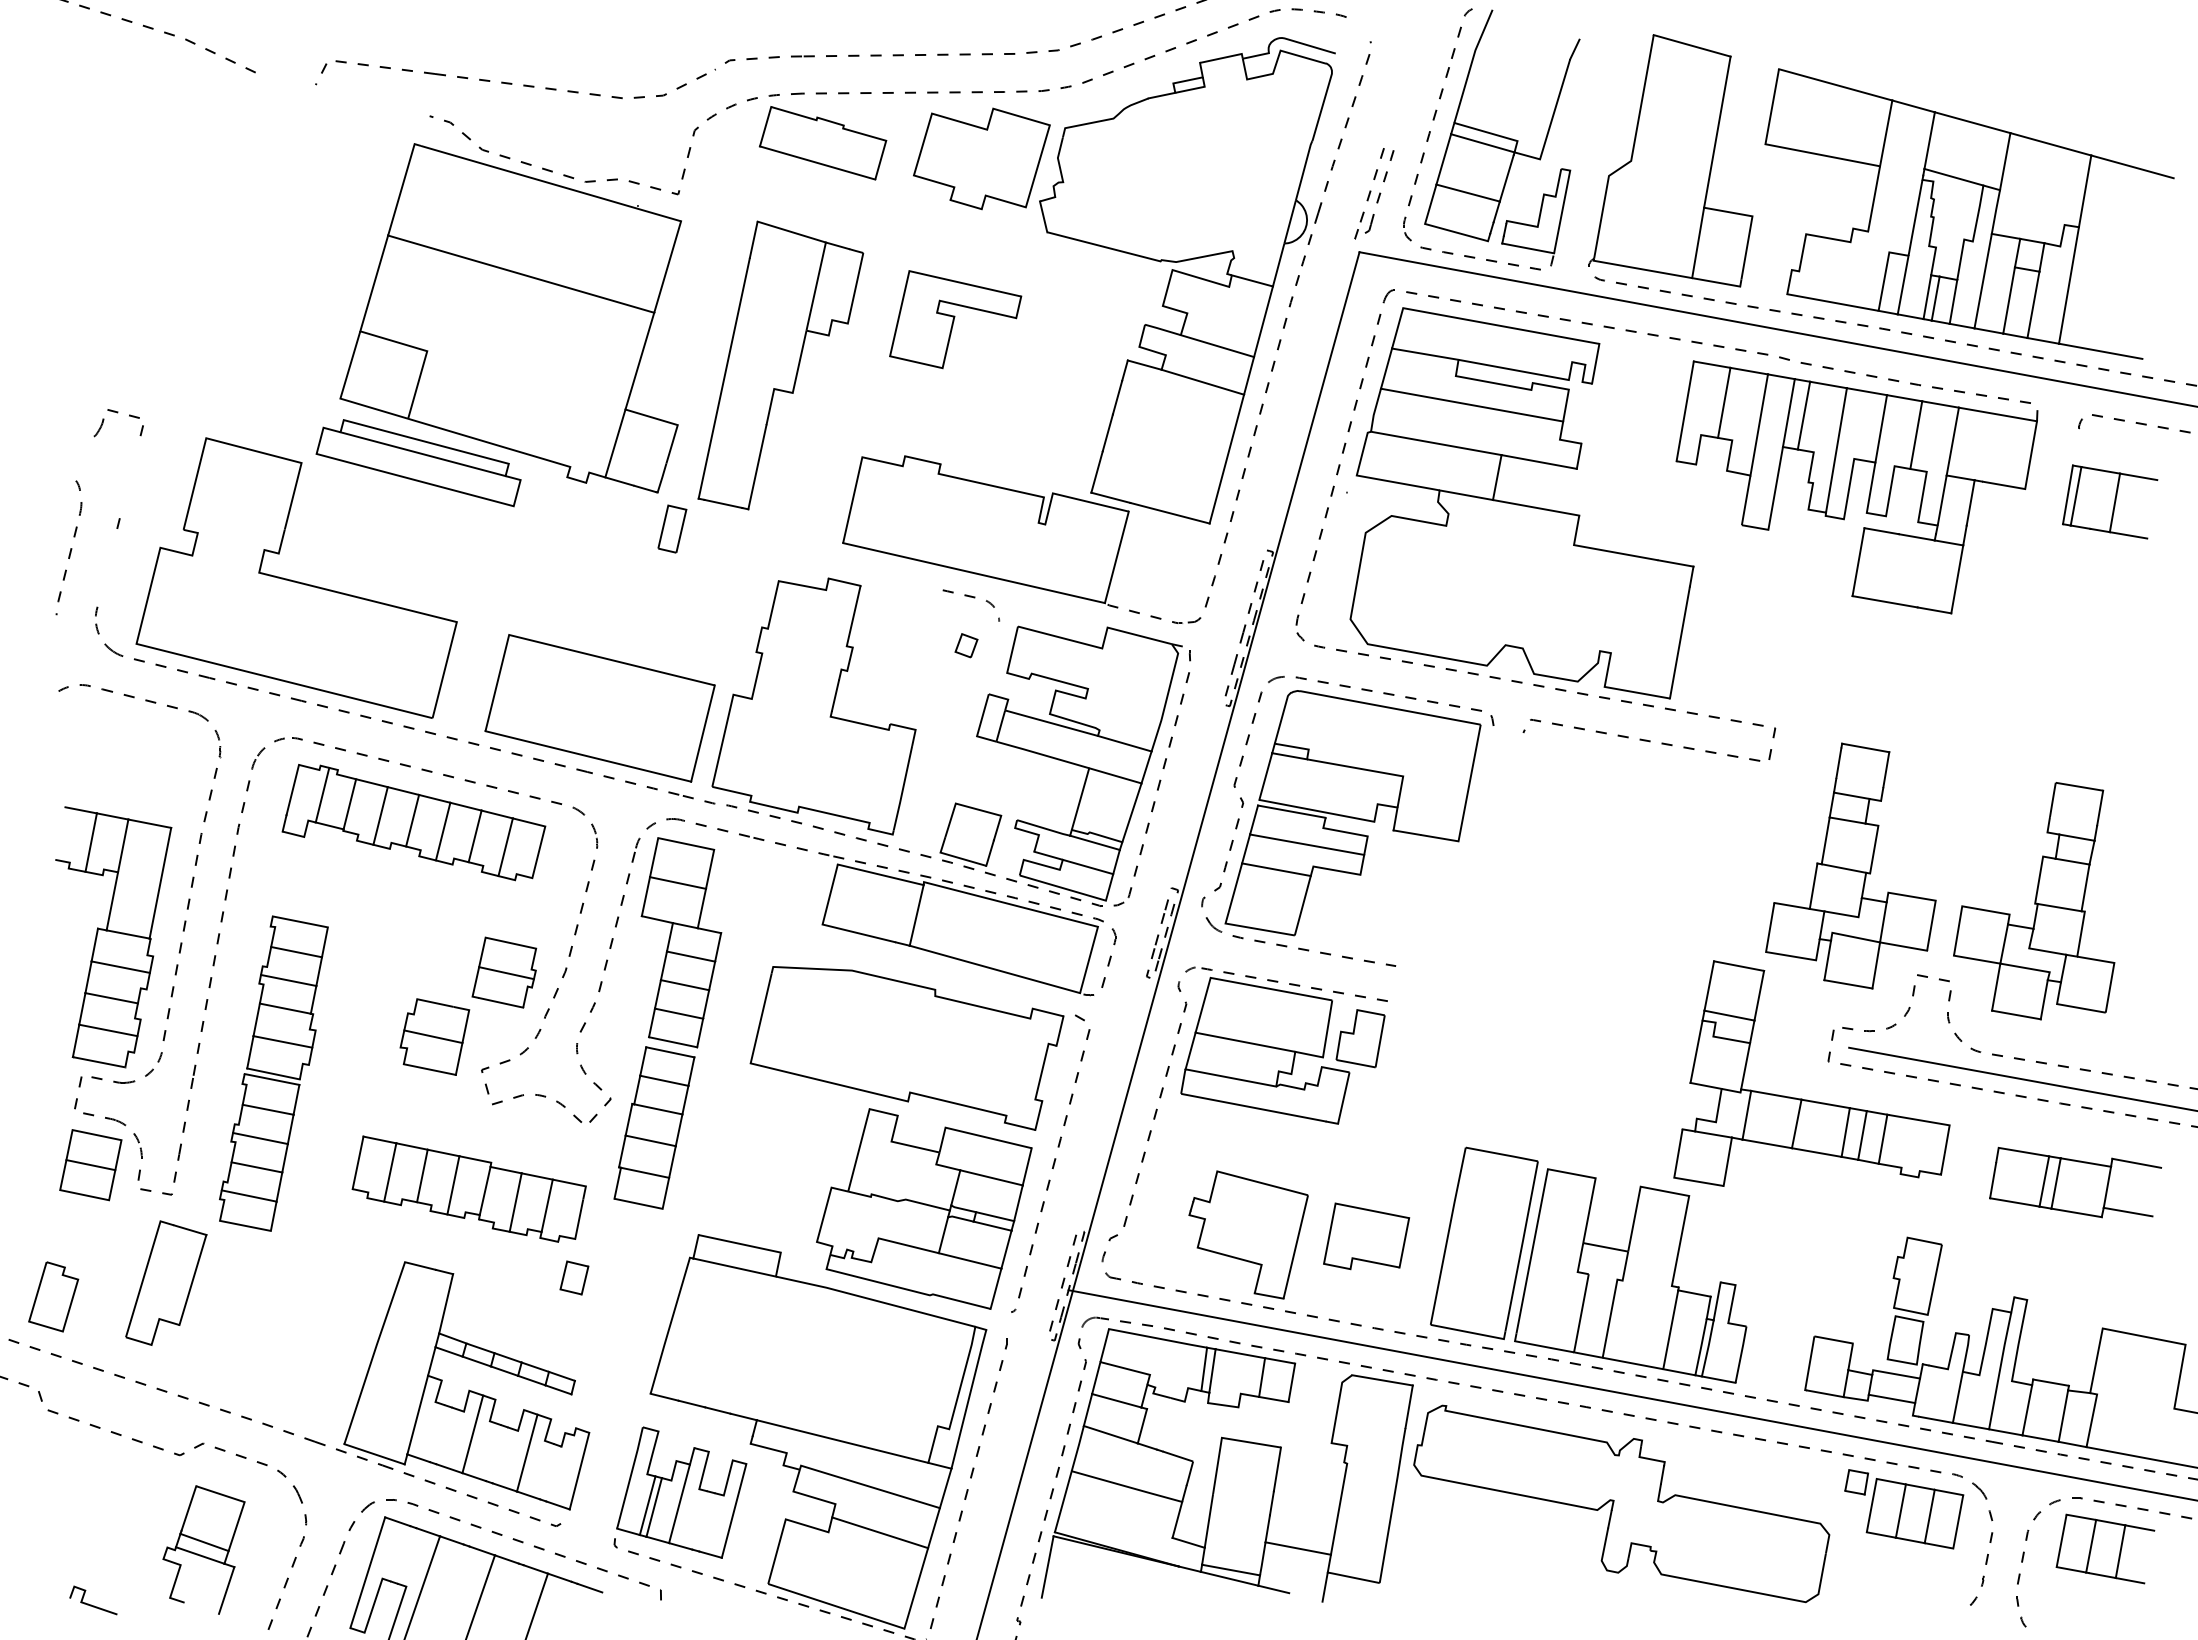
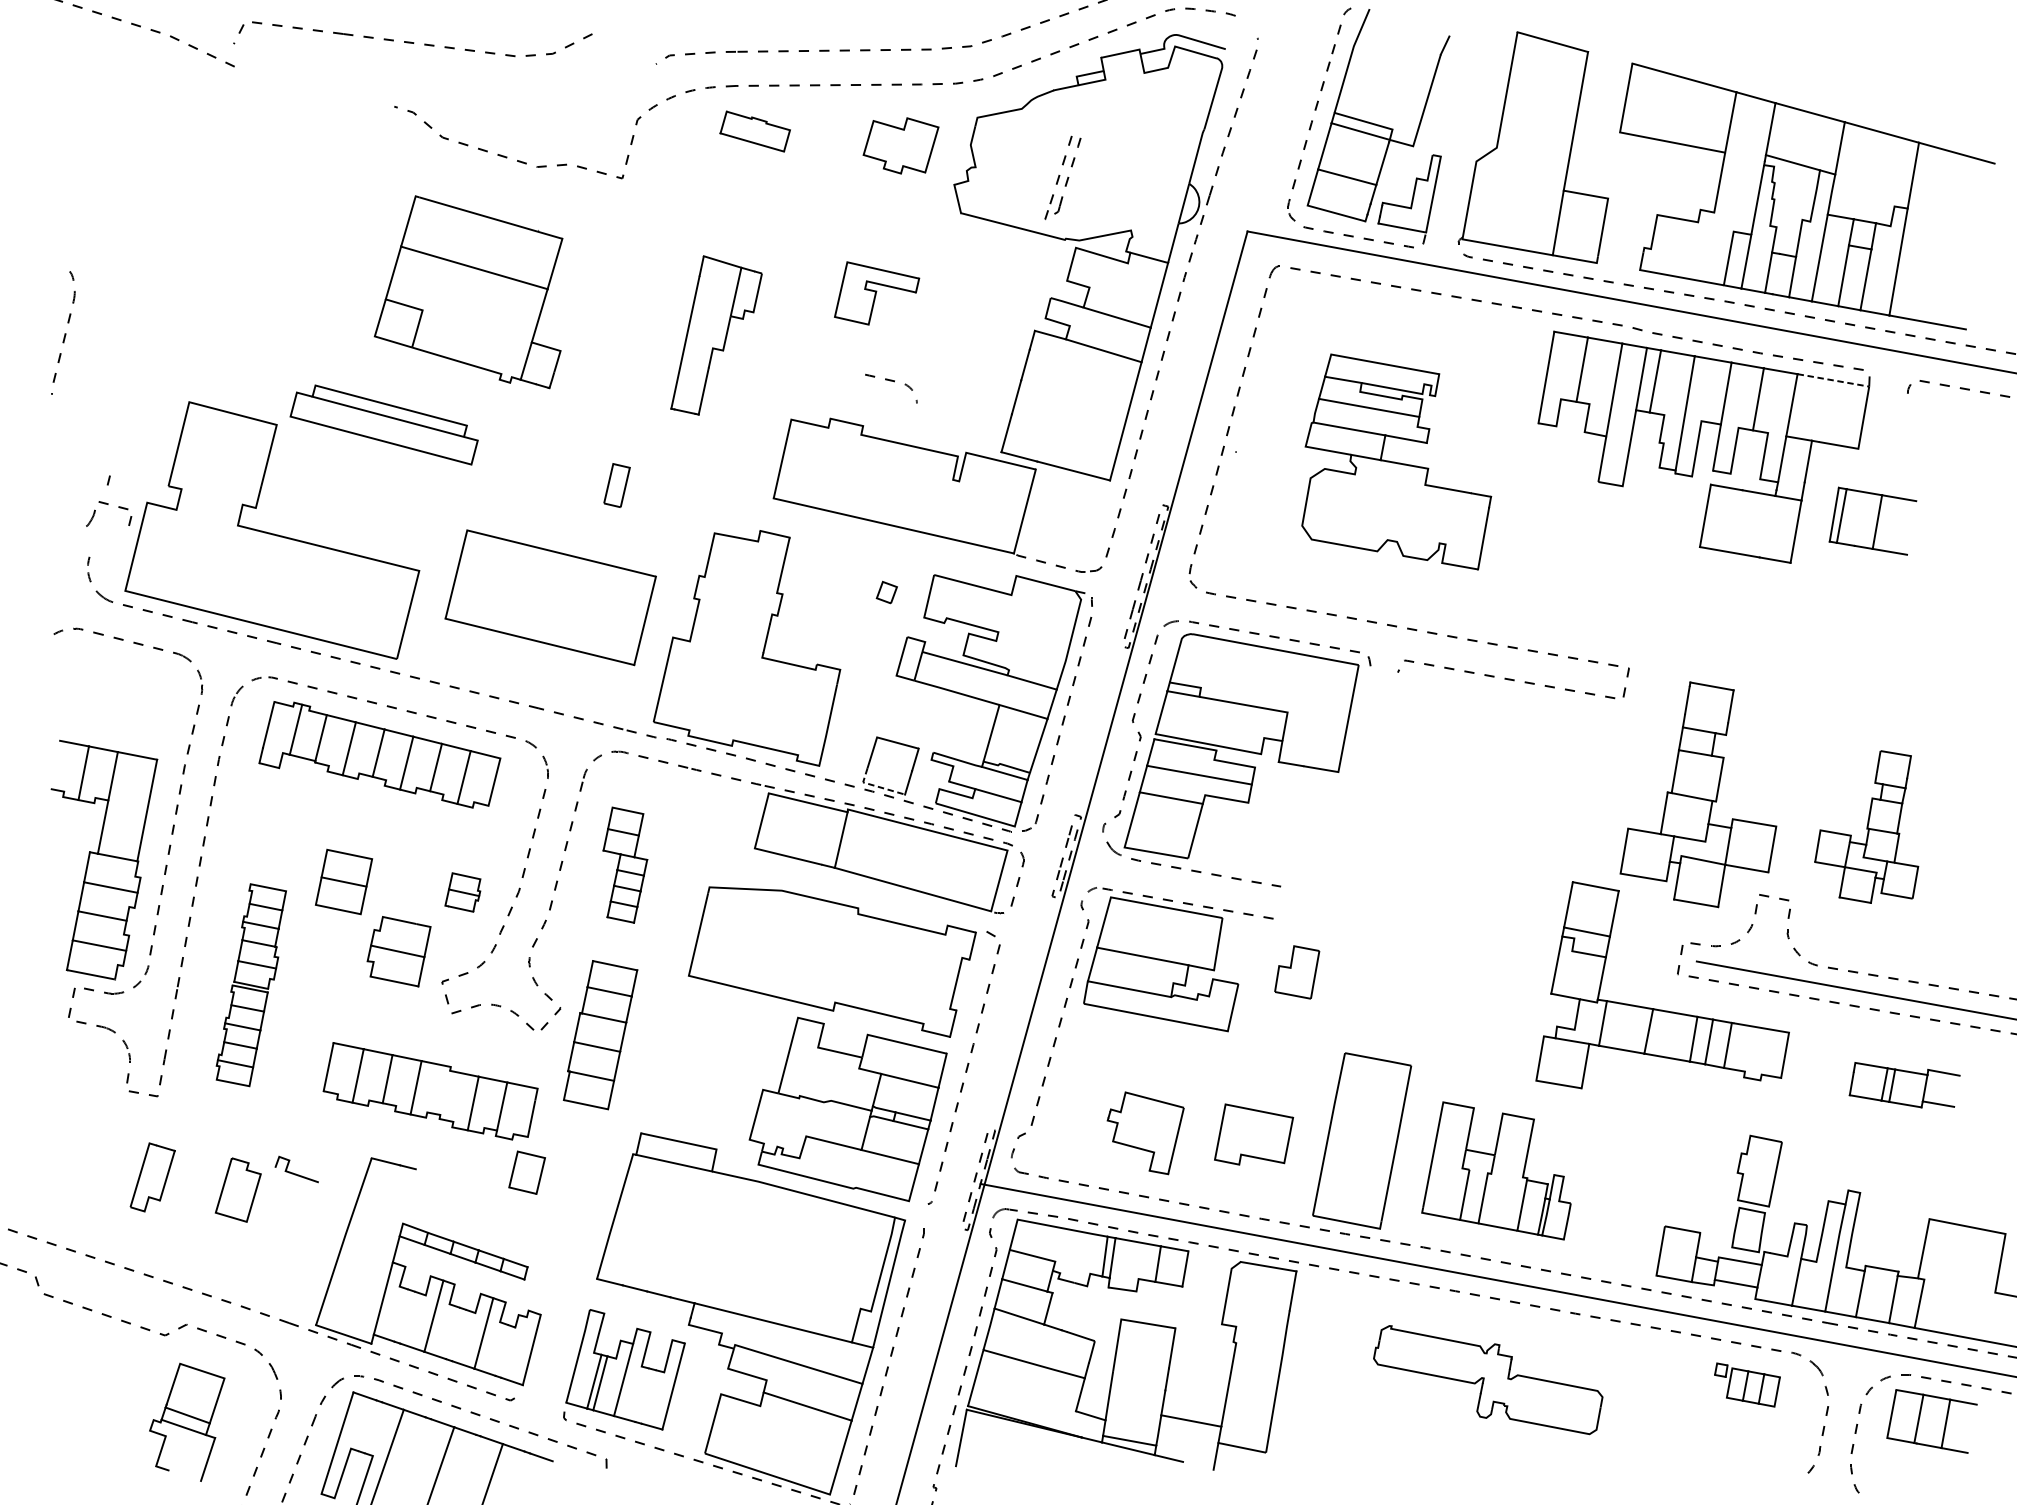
part: (510, 79) -> (412, 39), moved
part: (822, 143) -> (754, 131), size x0.6
part: (981, 158) -> (900, 145), size x0.6
part: (1374, 193) -> (1063, 177), moved
line: (1935, 298) -> (1776, 273), removed
part: (510, 318) -> (468, 292), size x0.6
part: (955, 319) -> (876, 293), size x0.7
part: (780, 365) -> (716, 335), size x0.6
part: (117, 413) -> (107, 505), moved
line: (1997, 414) -> (1832, 380), solid -> dashed
part: (2110, 501) -> (1873, 520), moved
part: (1521, 503) -> (1396, 462), size x0.6
part: (68, 547) -> (62, 332), moved
curve: (973, 598) -> (893, 382), moved
part: (599, 708) -> (550, 597), moved
line: (954, 856) -> (875, 785), solid -> dashed
part: (2034, 901) -> (1866, 827), size x0.7
part: (681, 942) -> (625, 864), size x0.6
part: (504, 972) -> (462, 892), size x0.6
part: (1360, 1038) -> (1297, 972), moved
part: (273, 1073) -> (251, 985), size x0.7
part: (90, 1165) -> (343, 882), moved
part: (2075, 1182) -> (1904, 1085), size x0.7
line: (484, 1190) -> (444, 1092), removed
part: (1248, 1234) -> (1145, 1132), size x0.7
part: (1630, 1275) -> (1496, 1170), size x0.7
part: (574, 1277) -> (527, 1172), size x1.4
part: (166, 1282) -> (152, 1176), size x0.6
part: (53, 1296) -> (238, 1189), moved
line: (446, 1303) -> (409, 1196), removed
part: (1621, 1503) -> (1487, 1379), size x0.6
part: (1904, 1509) -> (1747, 1385), size x0.6
line: (91, 1604) -> (295, 1173), moved

